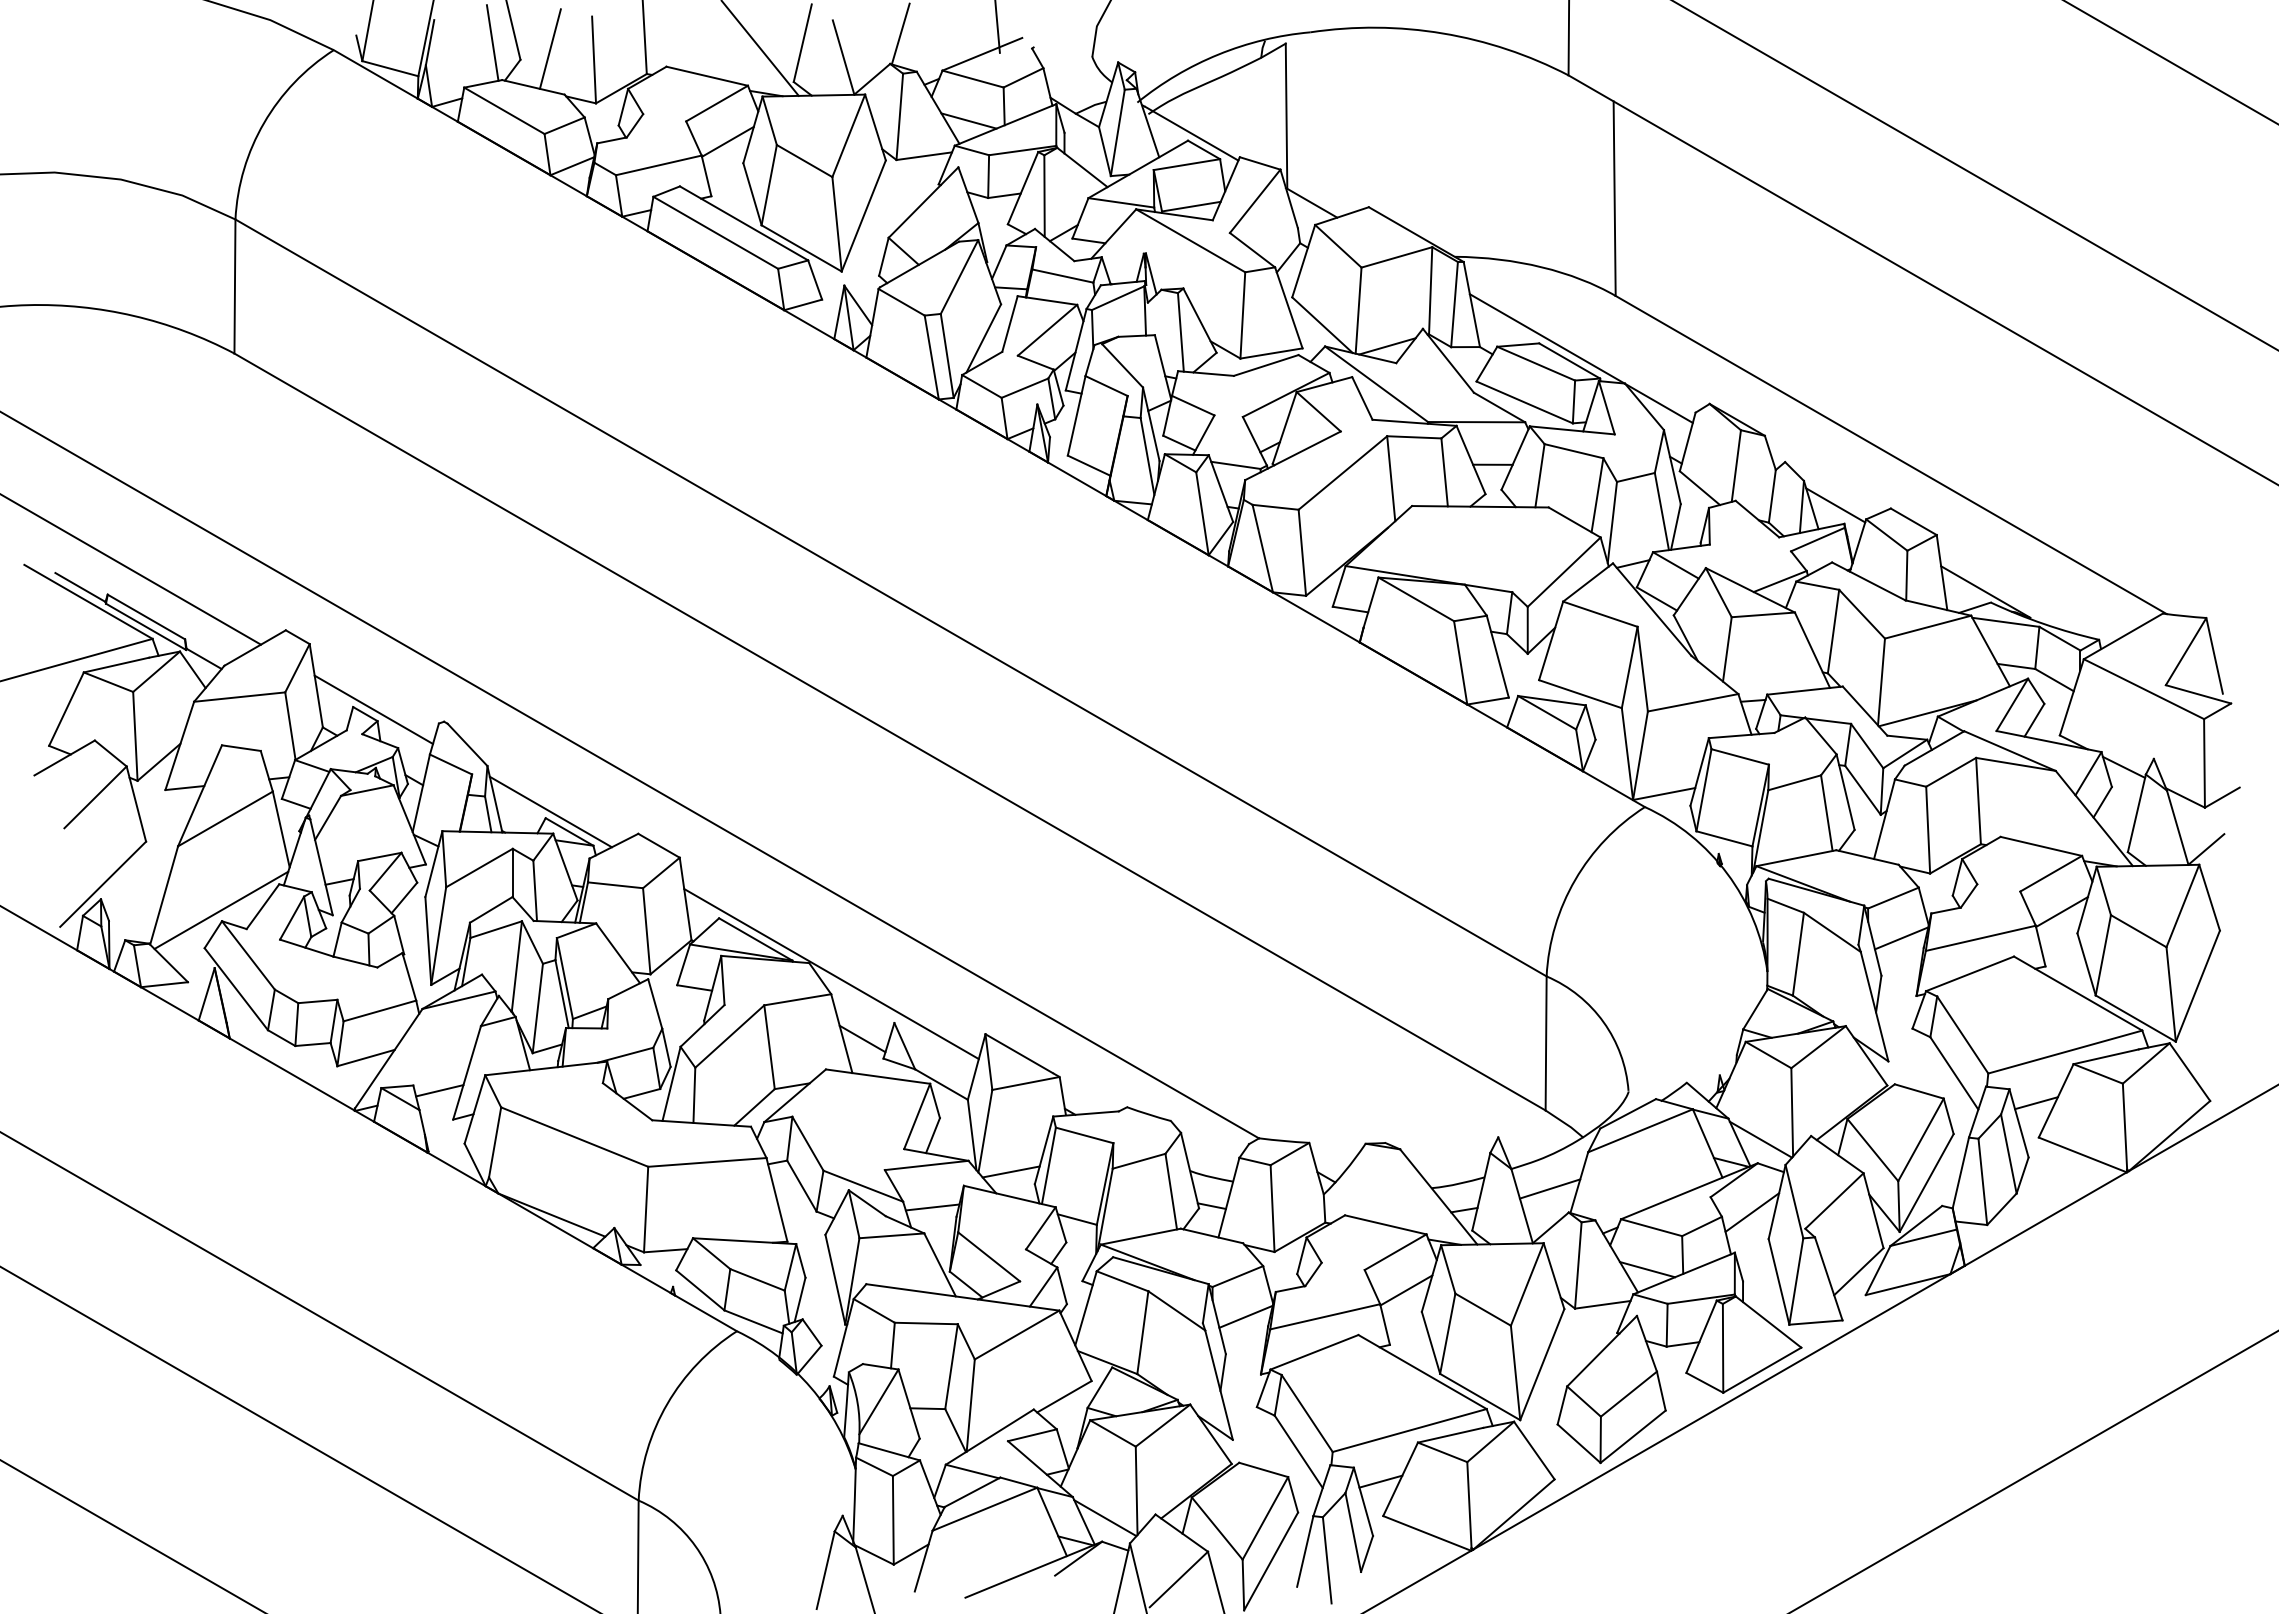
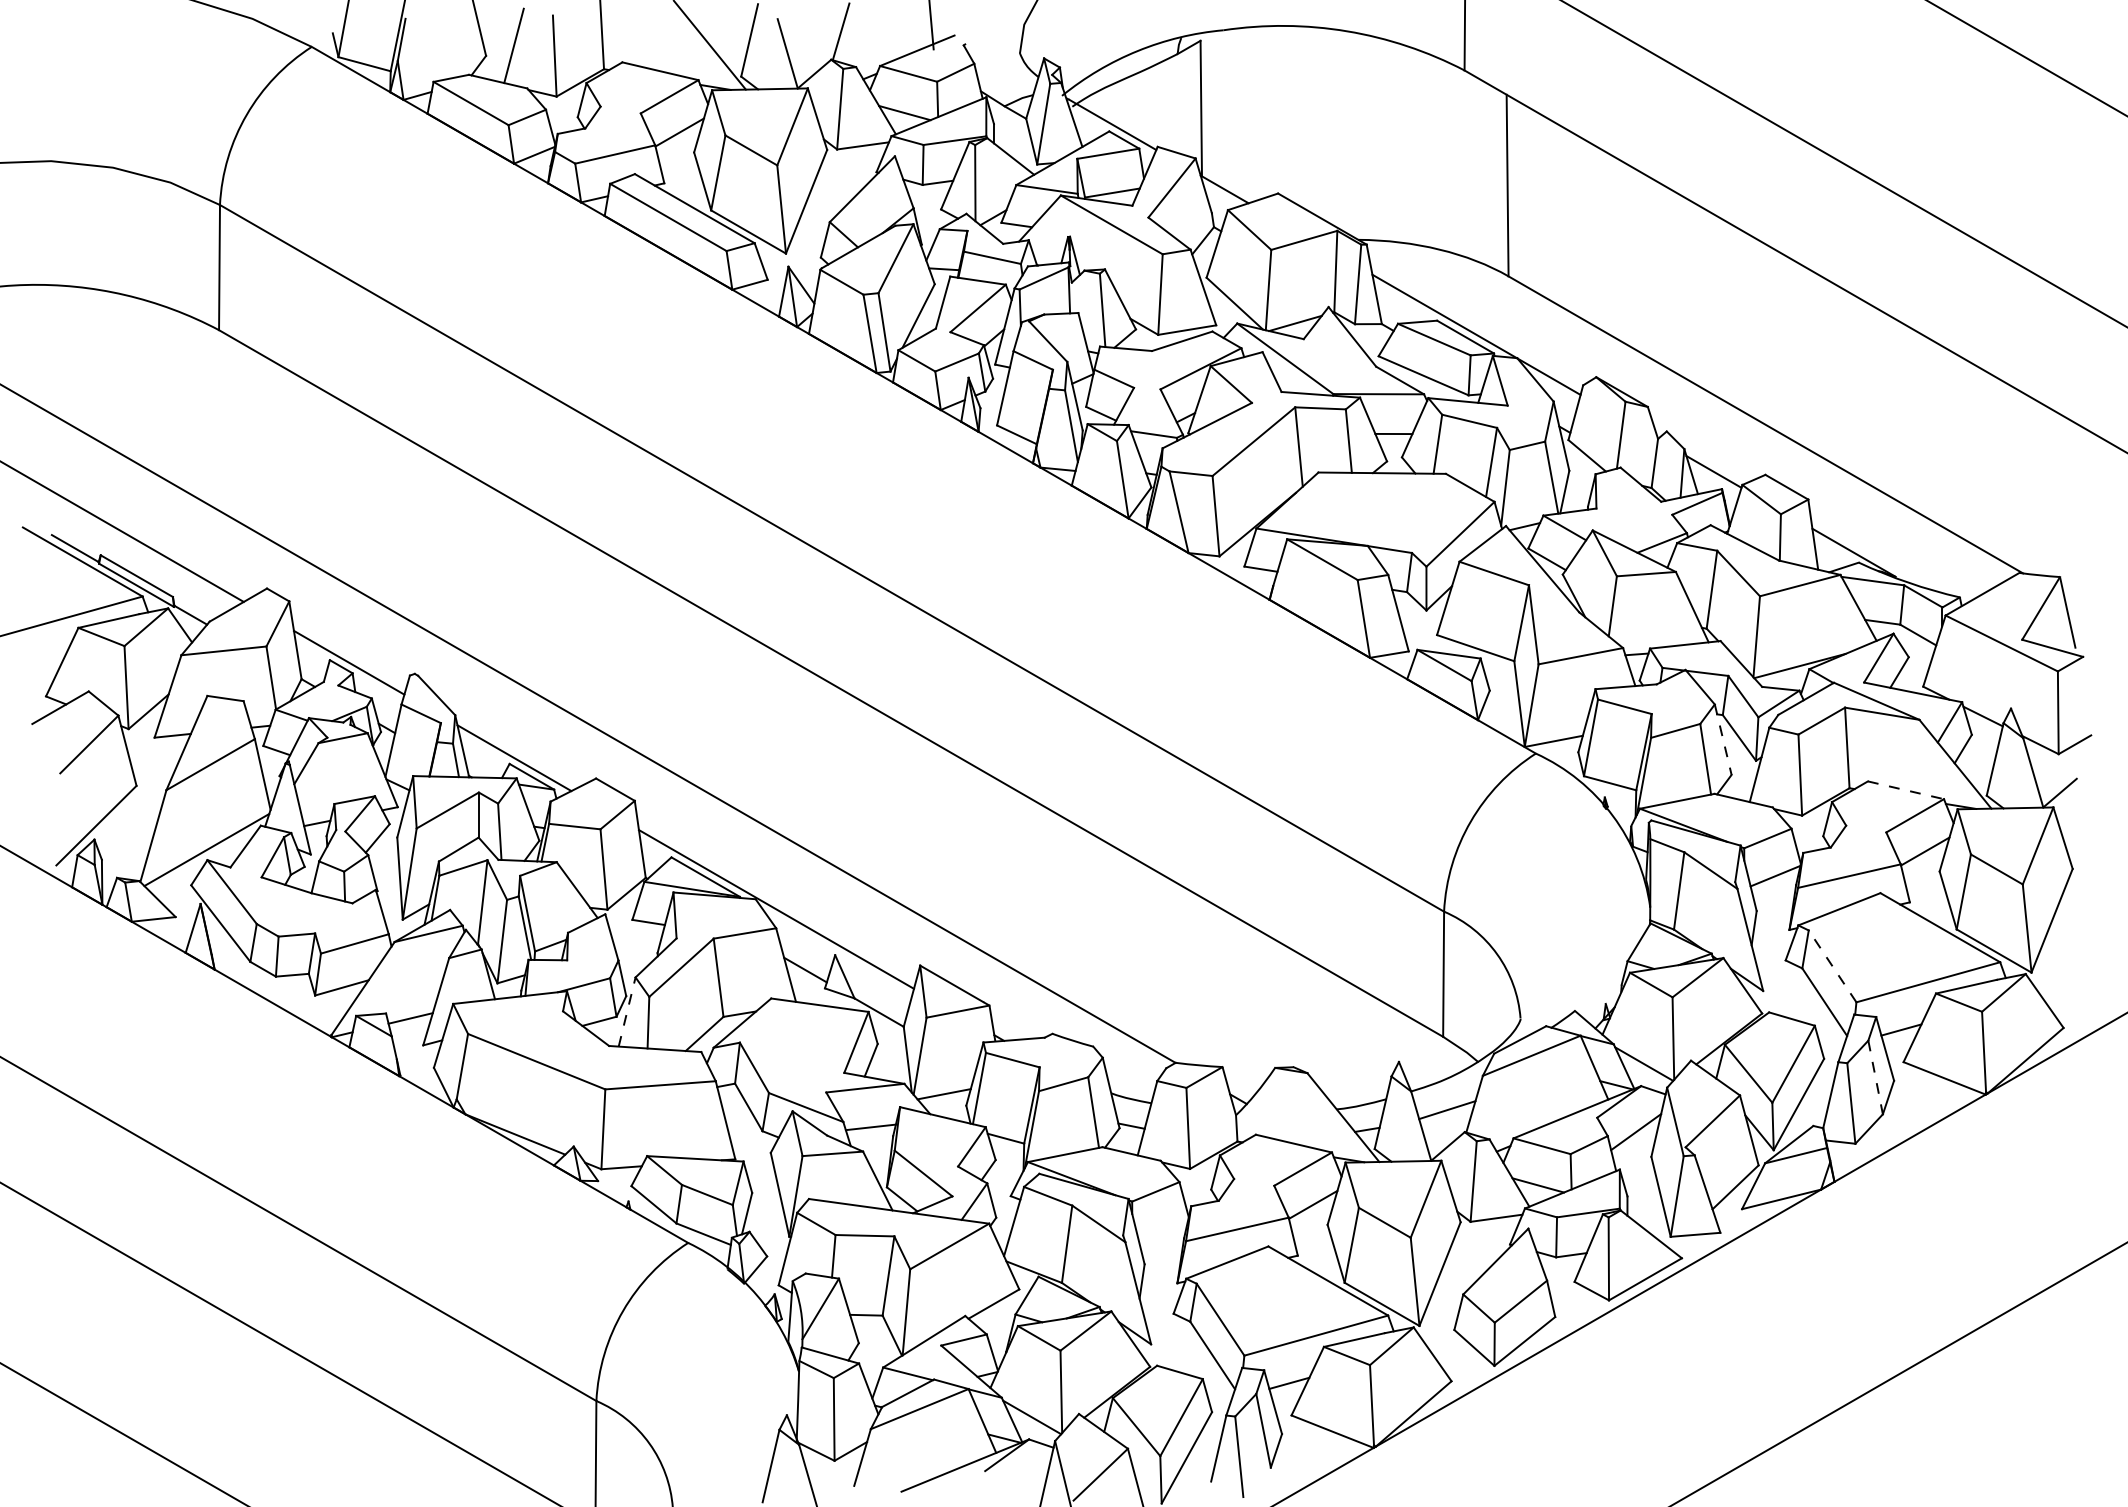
line: (492, 42) -> (459, 39), removed
line: (1845, 792) -> (1723, 739), solid -> dashed
line: (2041, 846) -> (1906, 790), solid -> dashed
line: (1962, 1034) -> (1832, 965), solid -> dashed
line: (671, 1083) -> (627, 1011), solid -> dashed
line: (2008, 1154) -> (1875, 1077), solid -> dashed
line: (1245, 1316) -> (1162, 1229), removed

